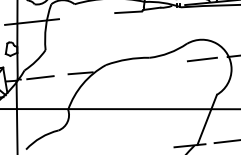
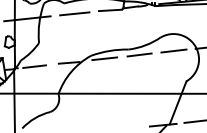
line: (86, 15) -> (74, 13), added
line: (162, 63) -> (139, 54), added
line: (121, 68) -> (104, 58), added

